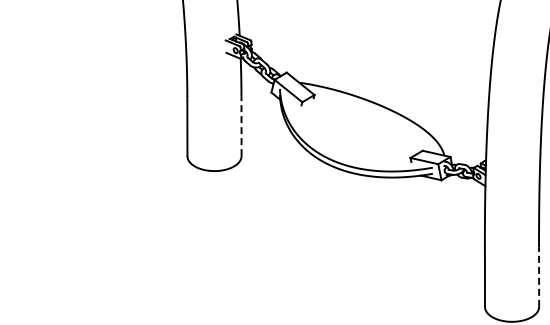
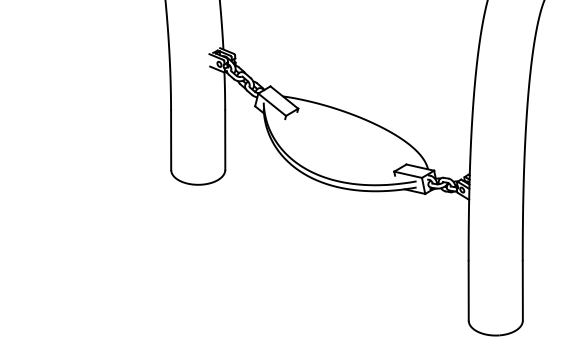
line: (241, 126) -> (225, 140), dashed -> solid
line: (538, 276) -> (522, 290), dashed -> solid

